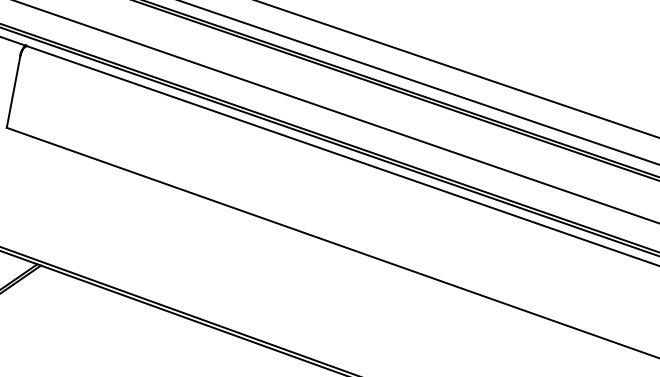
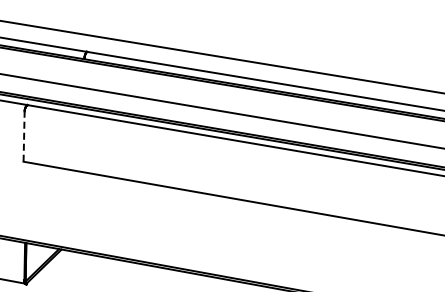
line: (14, 91) -> (24, 136), solid -> dashed

